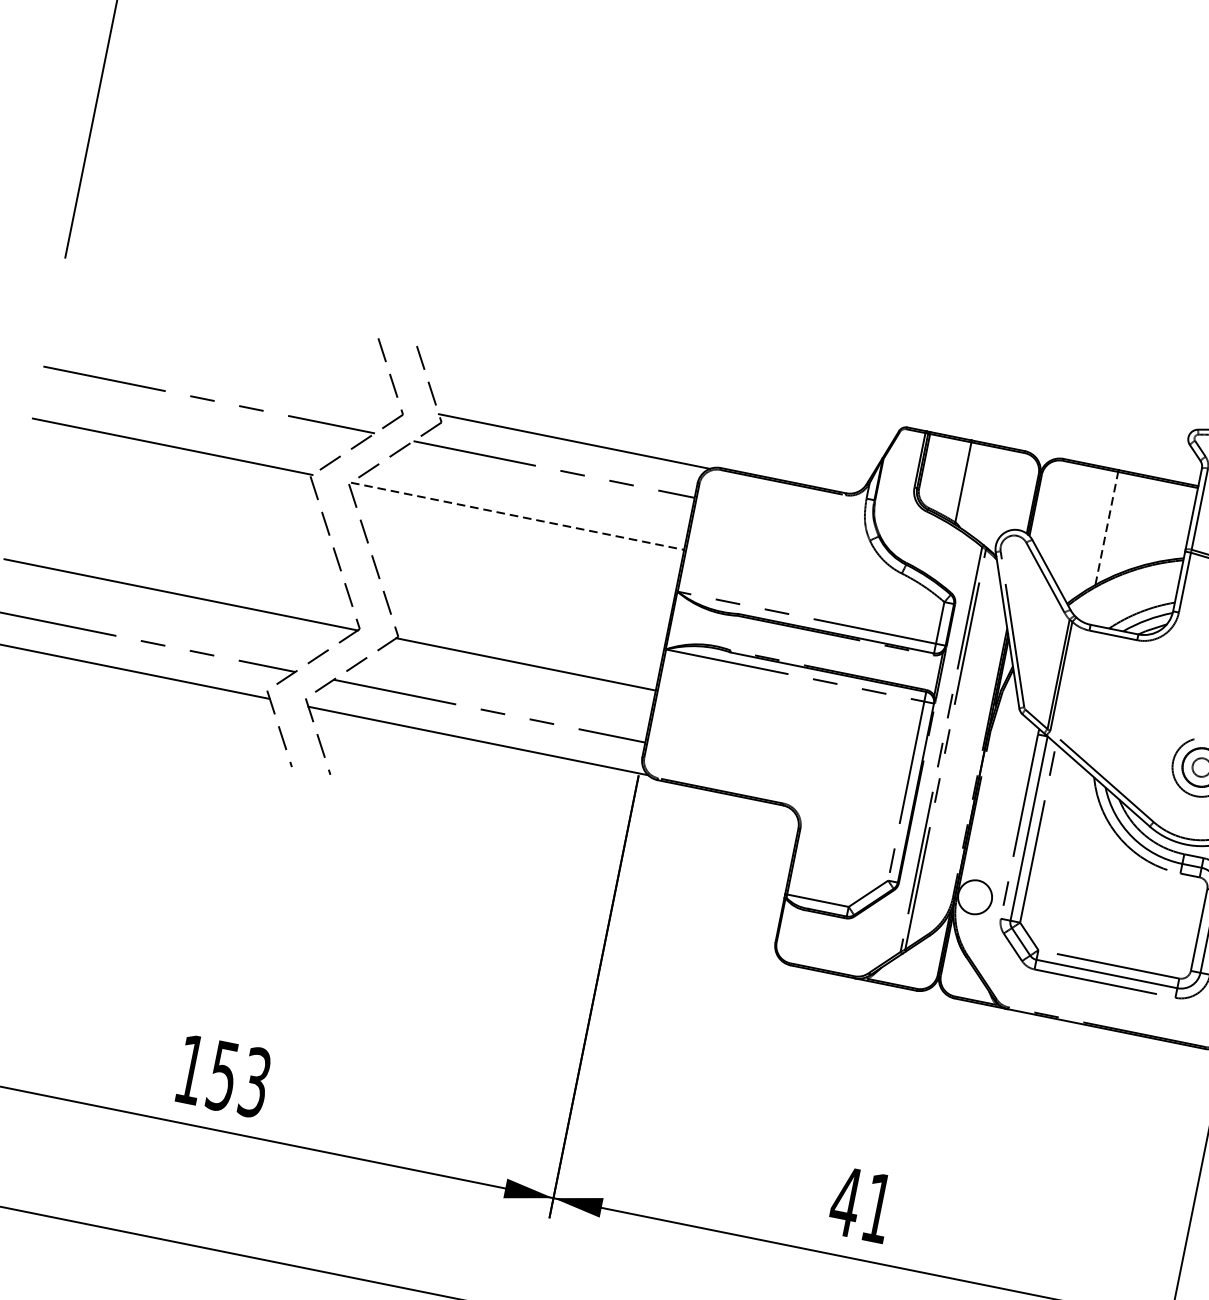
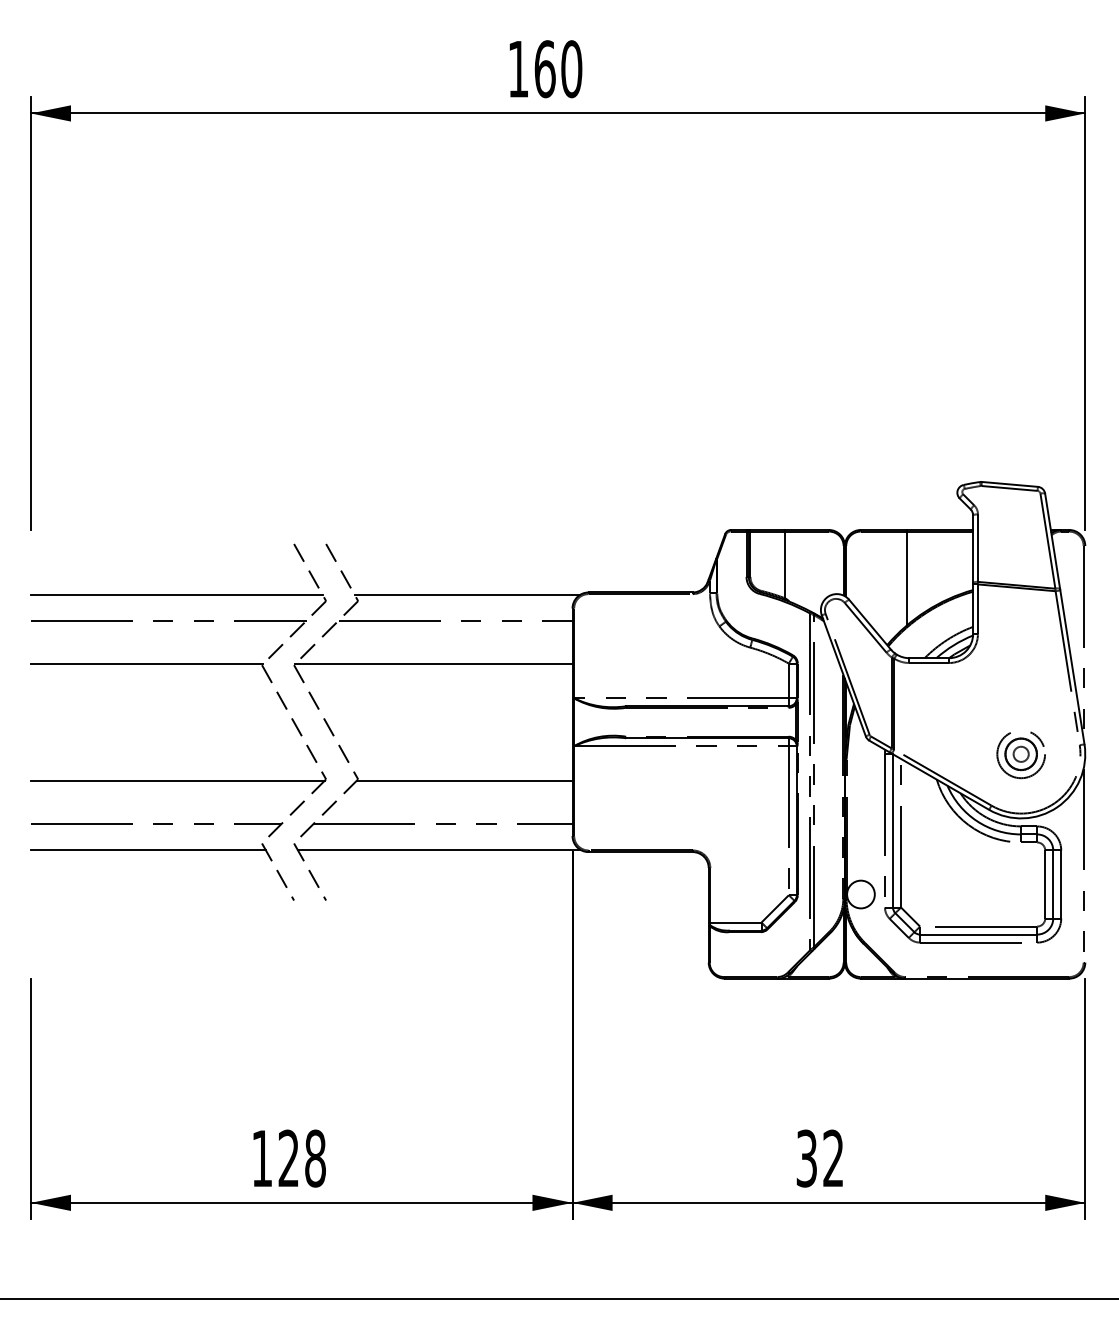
line: (224, 370) -> (176, 594), added
line: (518, 516) -> (434, 663), dashed -> solid
line: (1106, 528) -> (906, 578), dashed -> solid
text: (238, 1079) -> (301, 1158), 153 -> 128
text: (861, 1204) -> (819, 1158), 41 -> 32

